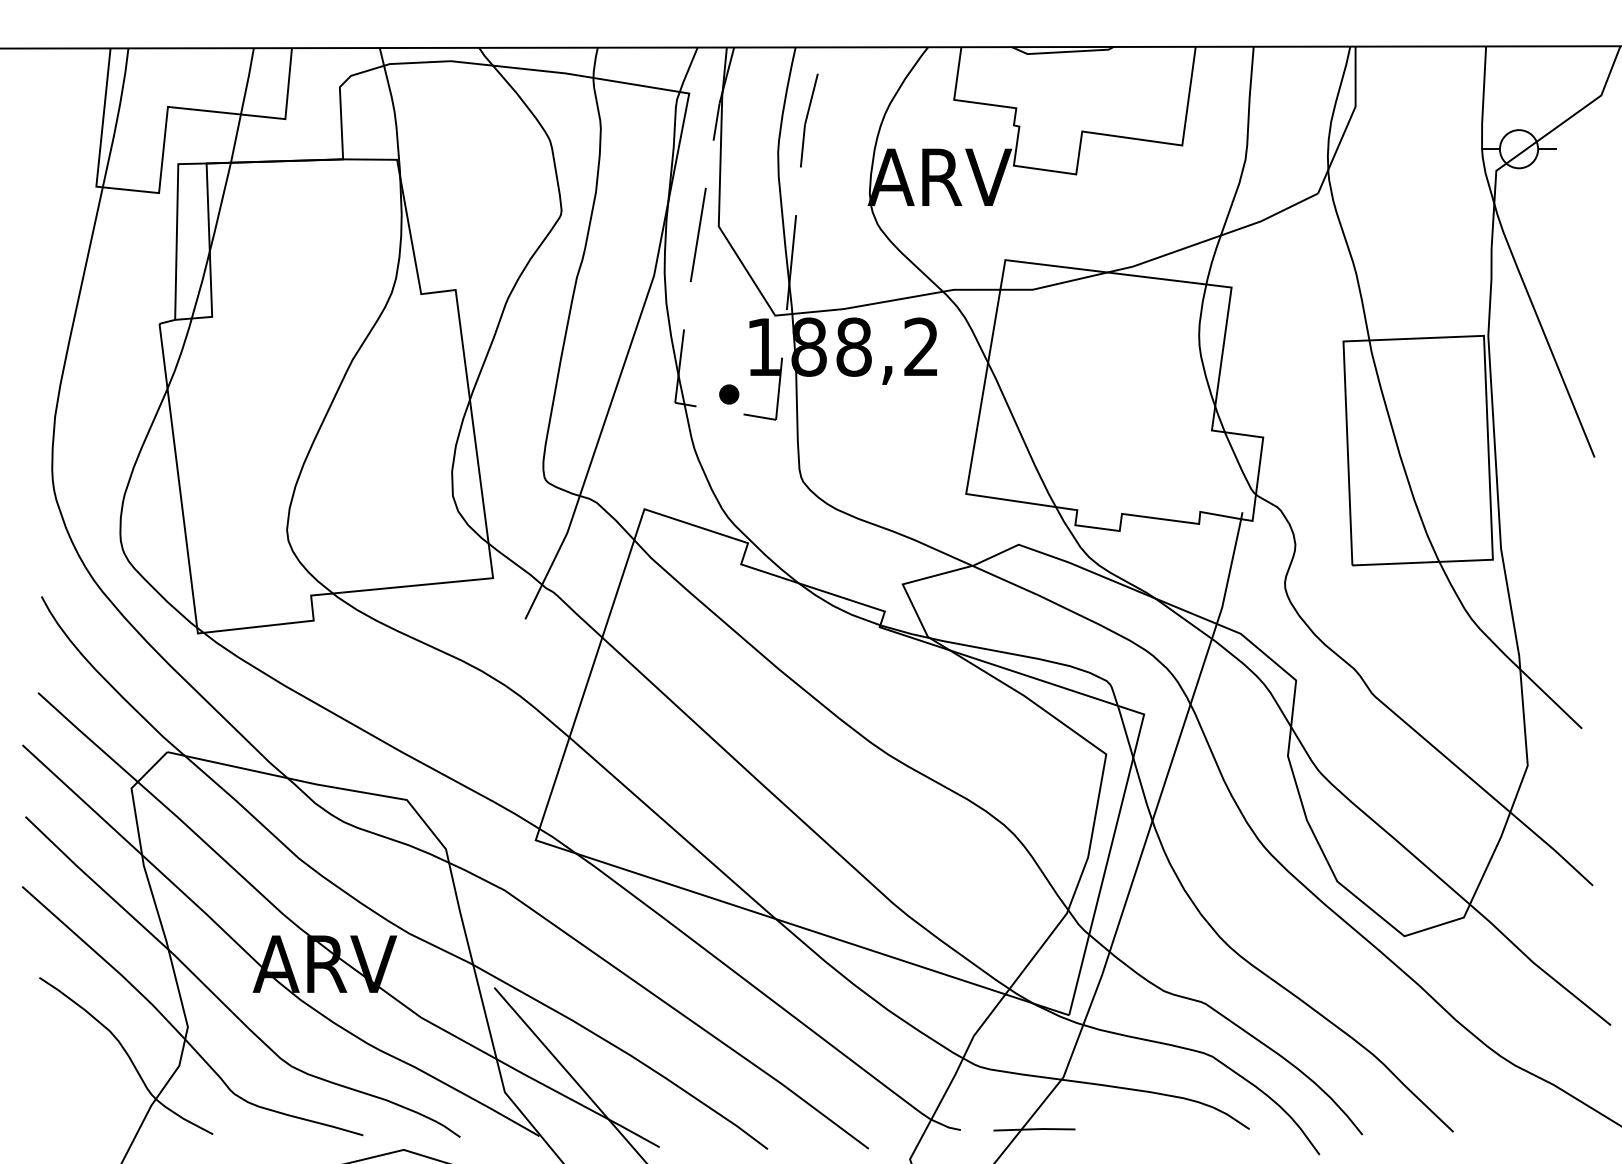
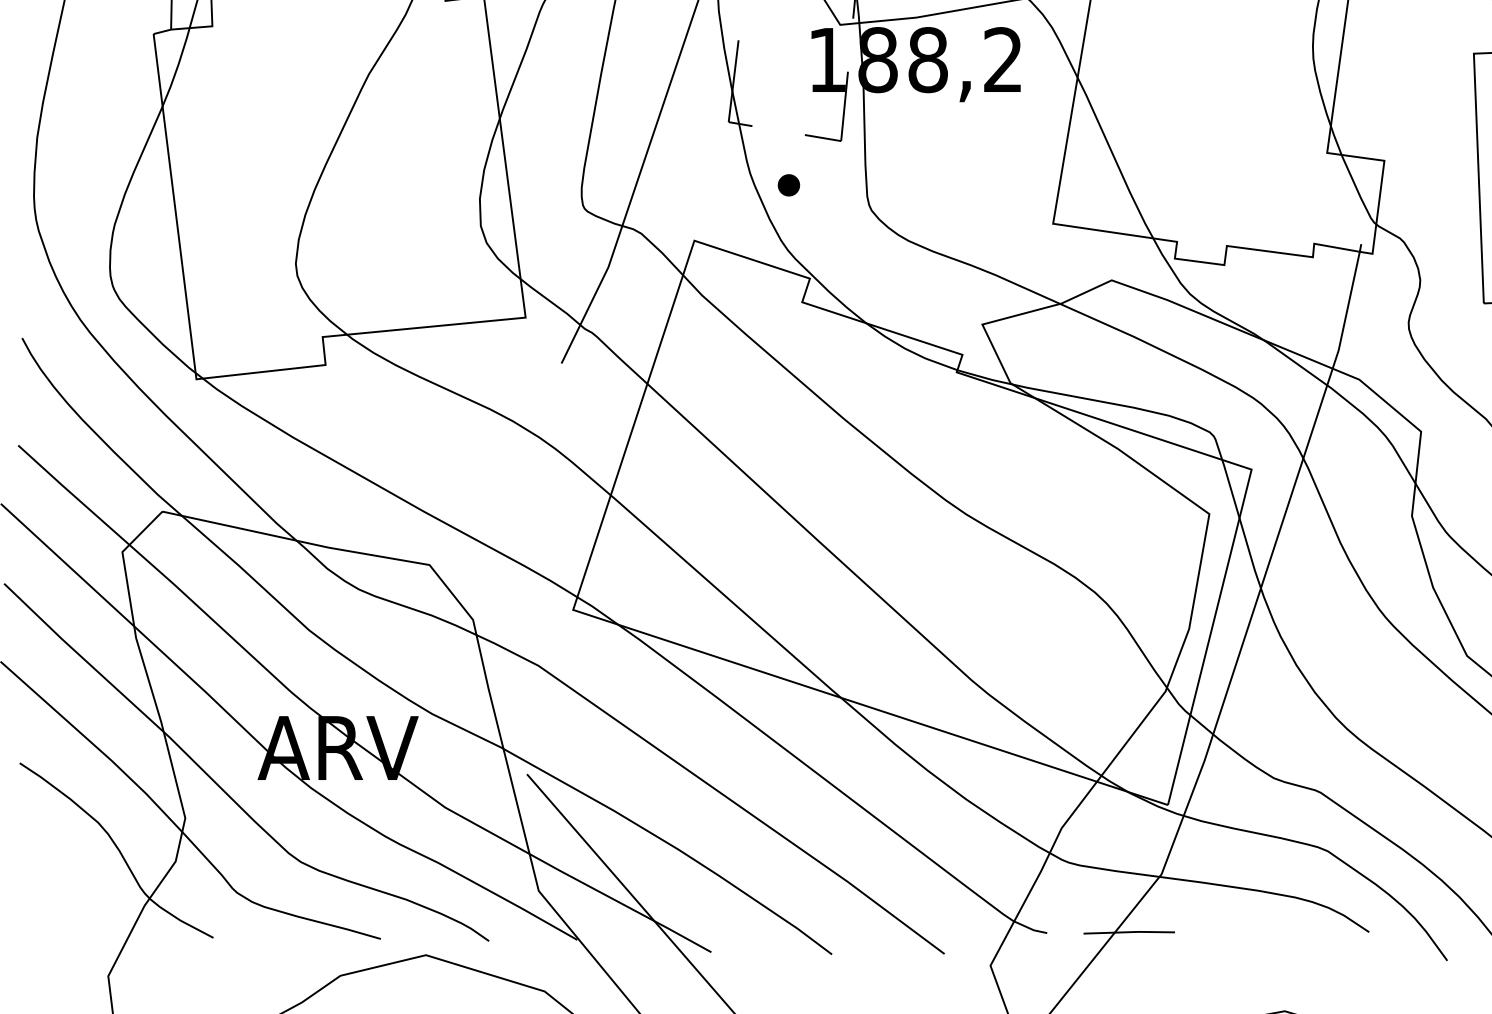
part: (729, 394) -> (789, 185), moved

